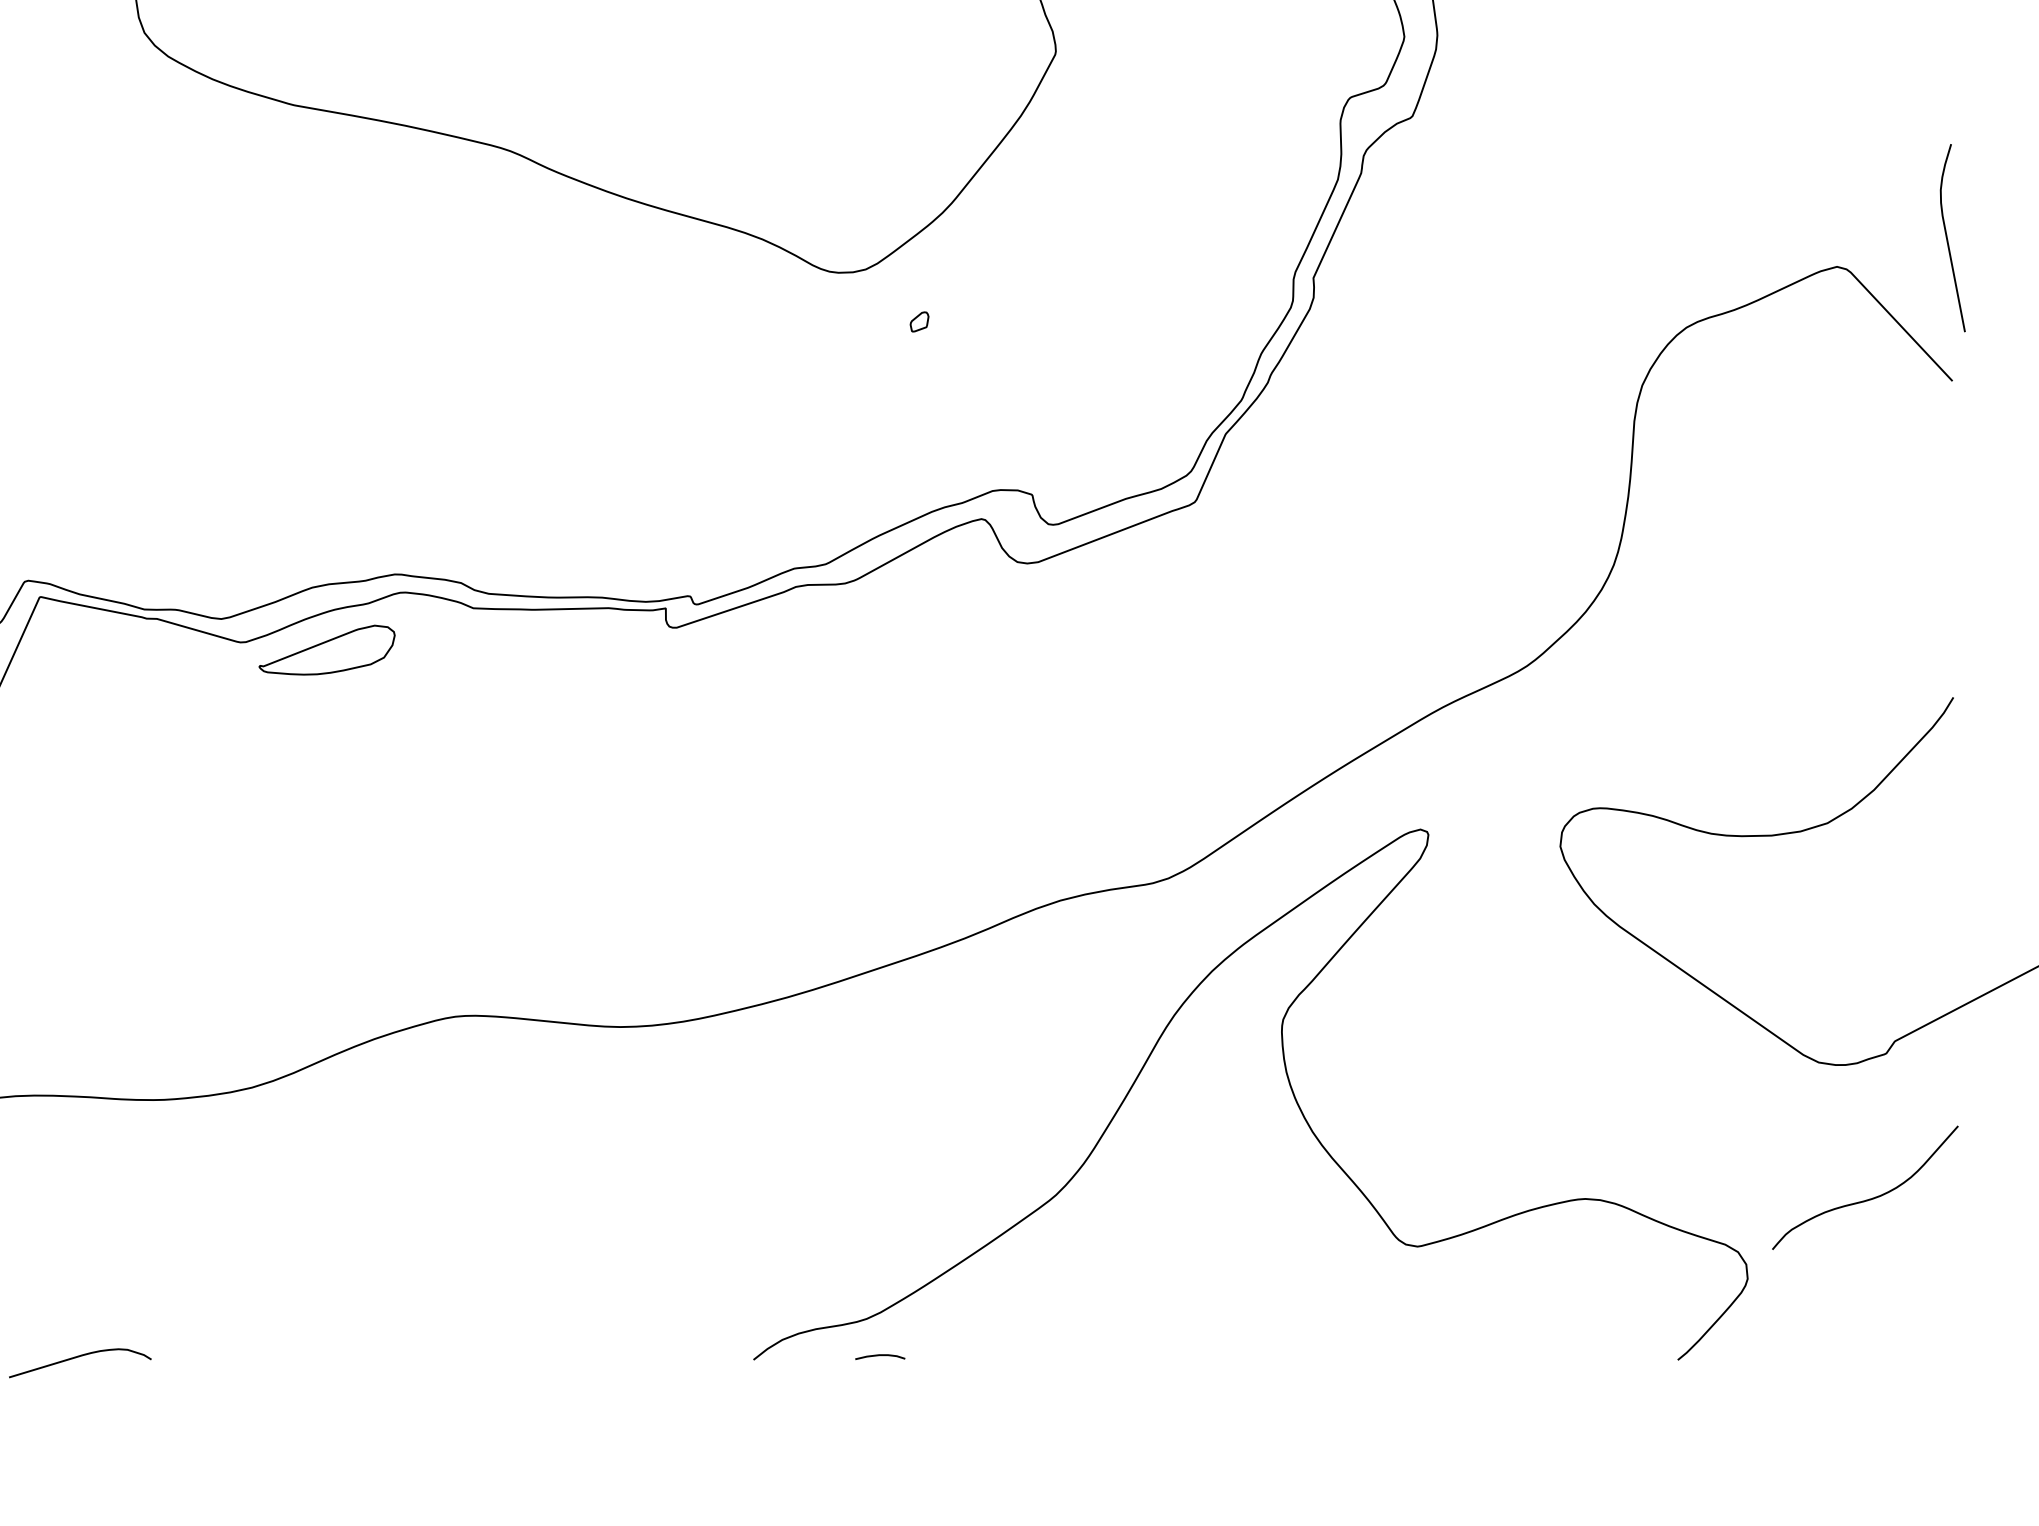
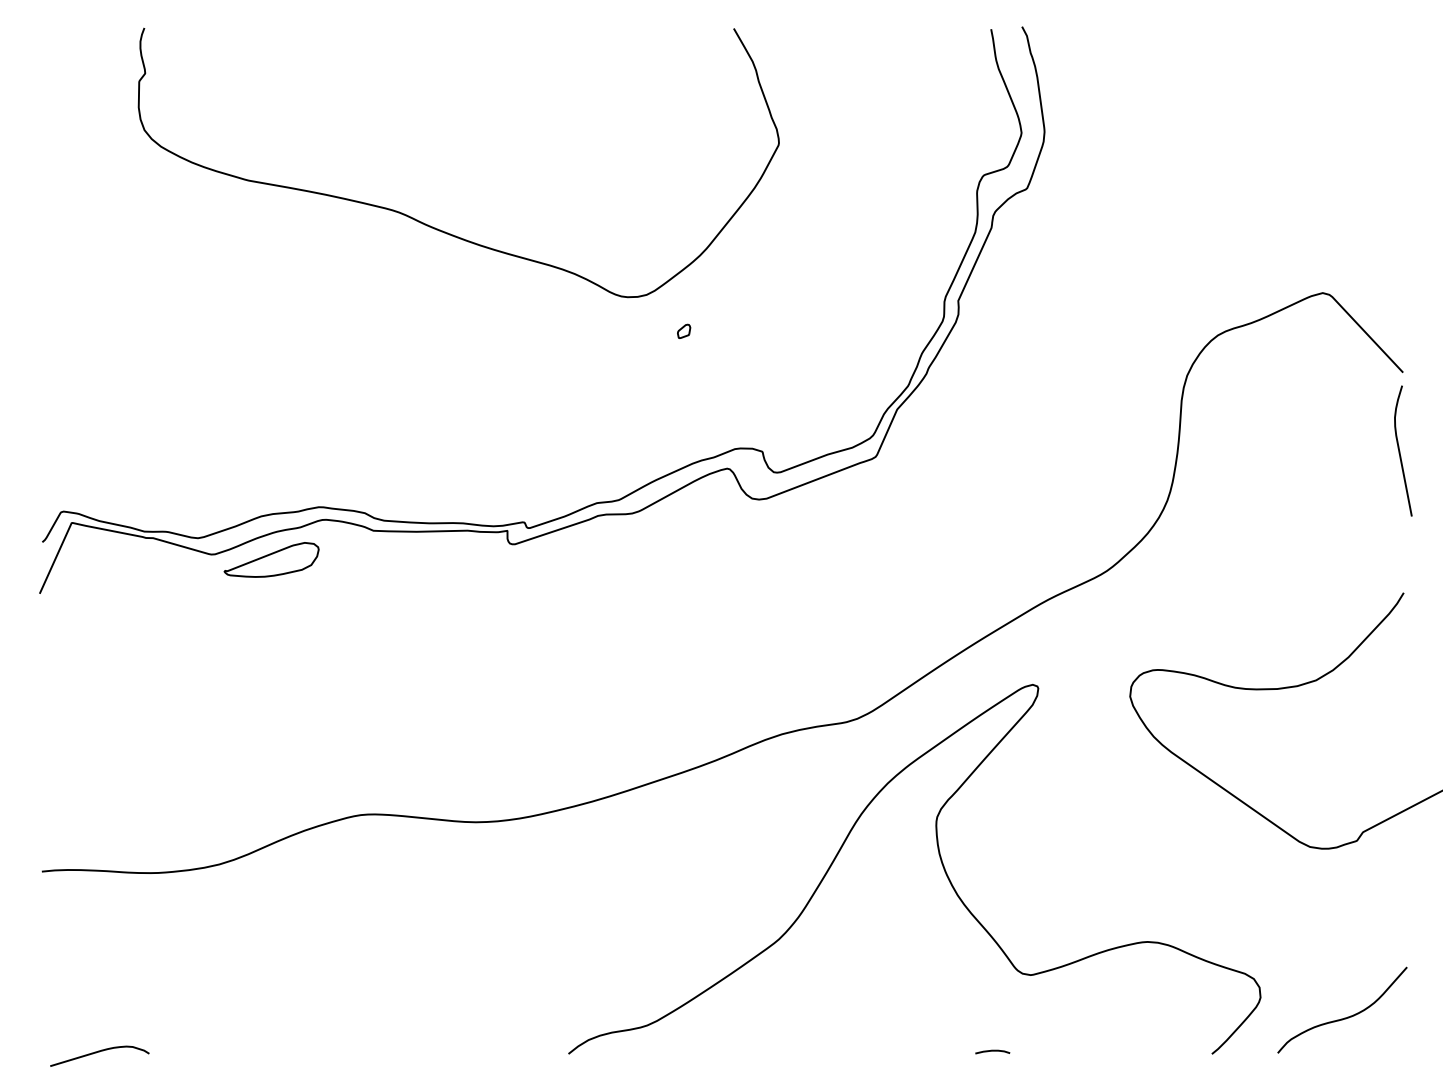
curve: (1948, 238) -> (1400, 451), moved
curve: (1868, 1198) -> (1344, 1017), moved
curve: (879, 1356) -> (992, 1051), moved

